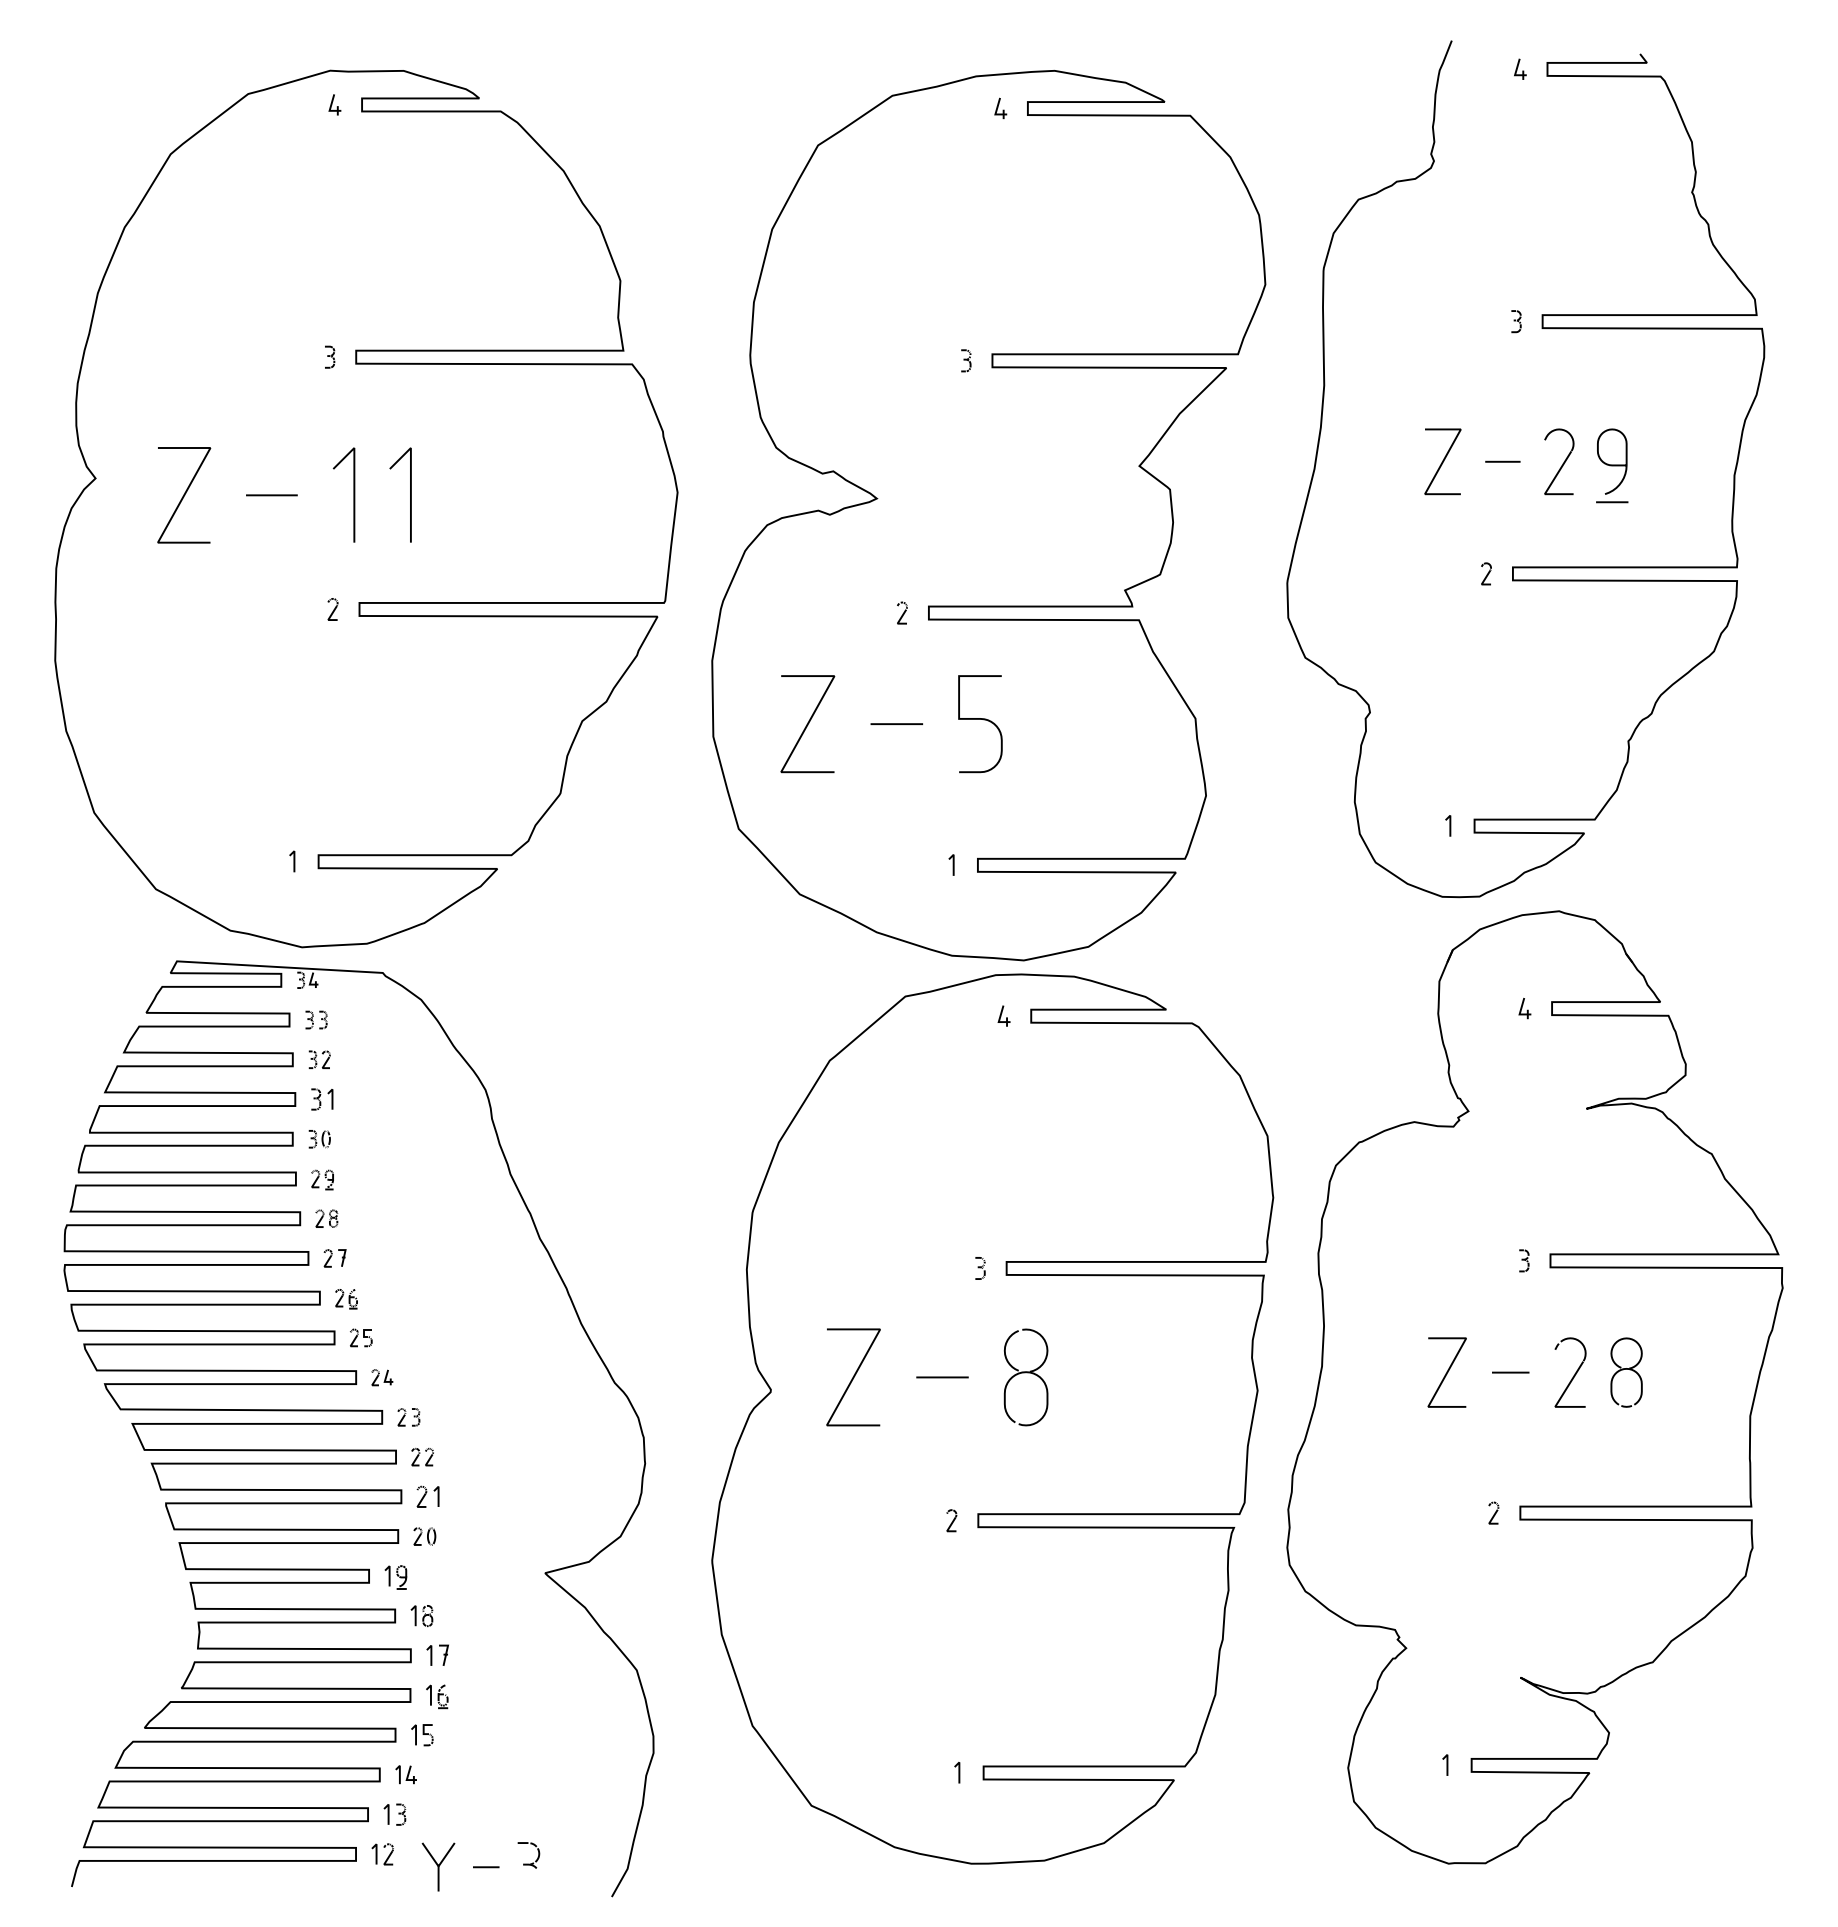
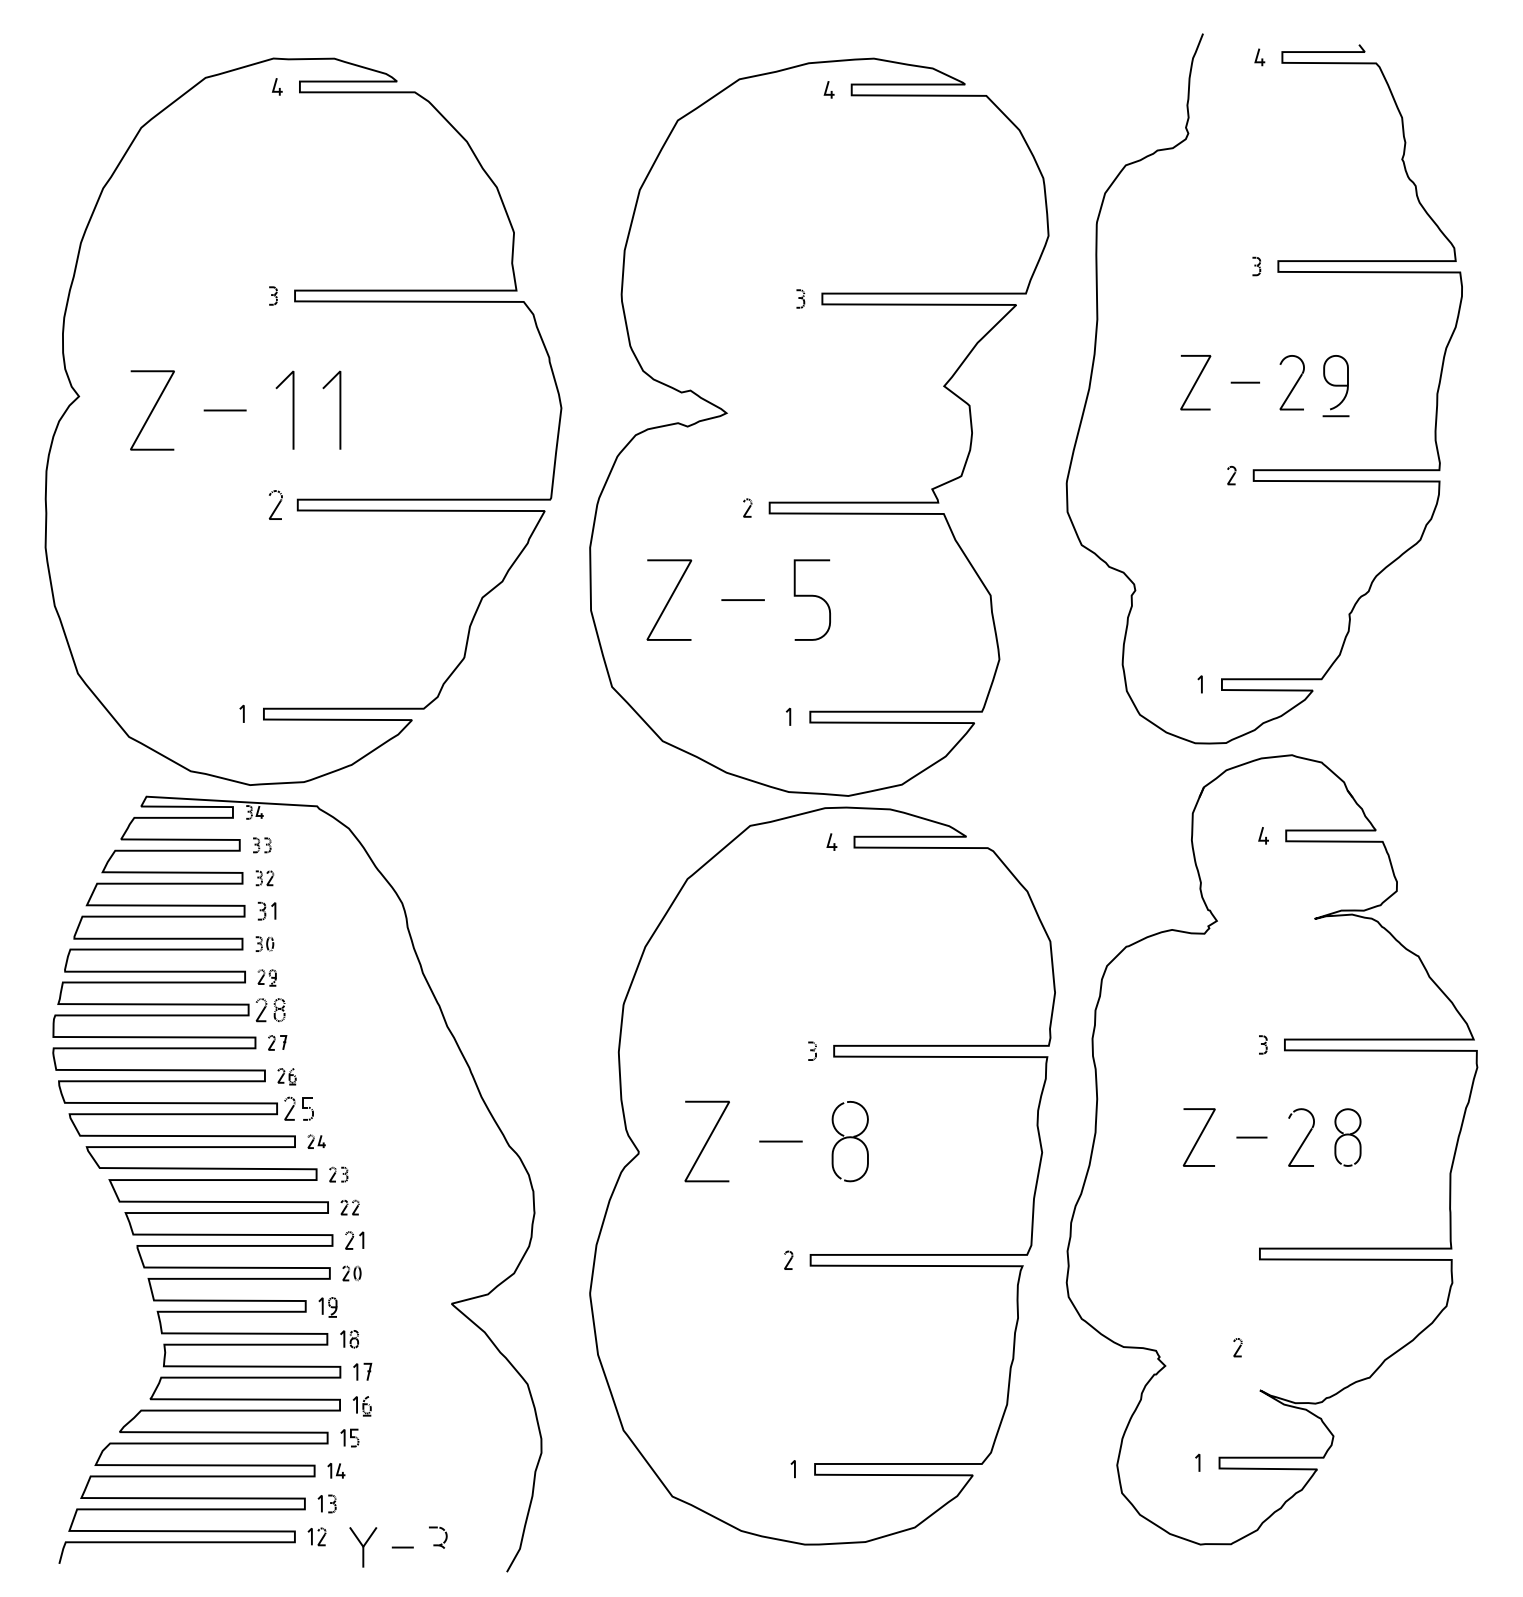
part: (332, 609) -> (275, 505), size x1.6
part: (326, 1218) -> (270, 1009), size x1.6
part: (361, 1337) -> (299, 1108), size x1.6
part: (1493, 1512) -> (1237, 1347), moved

